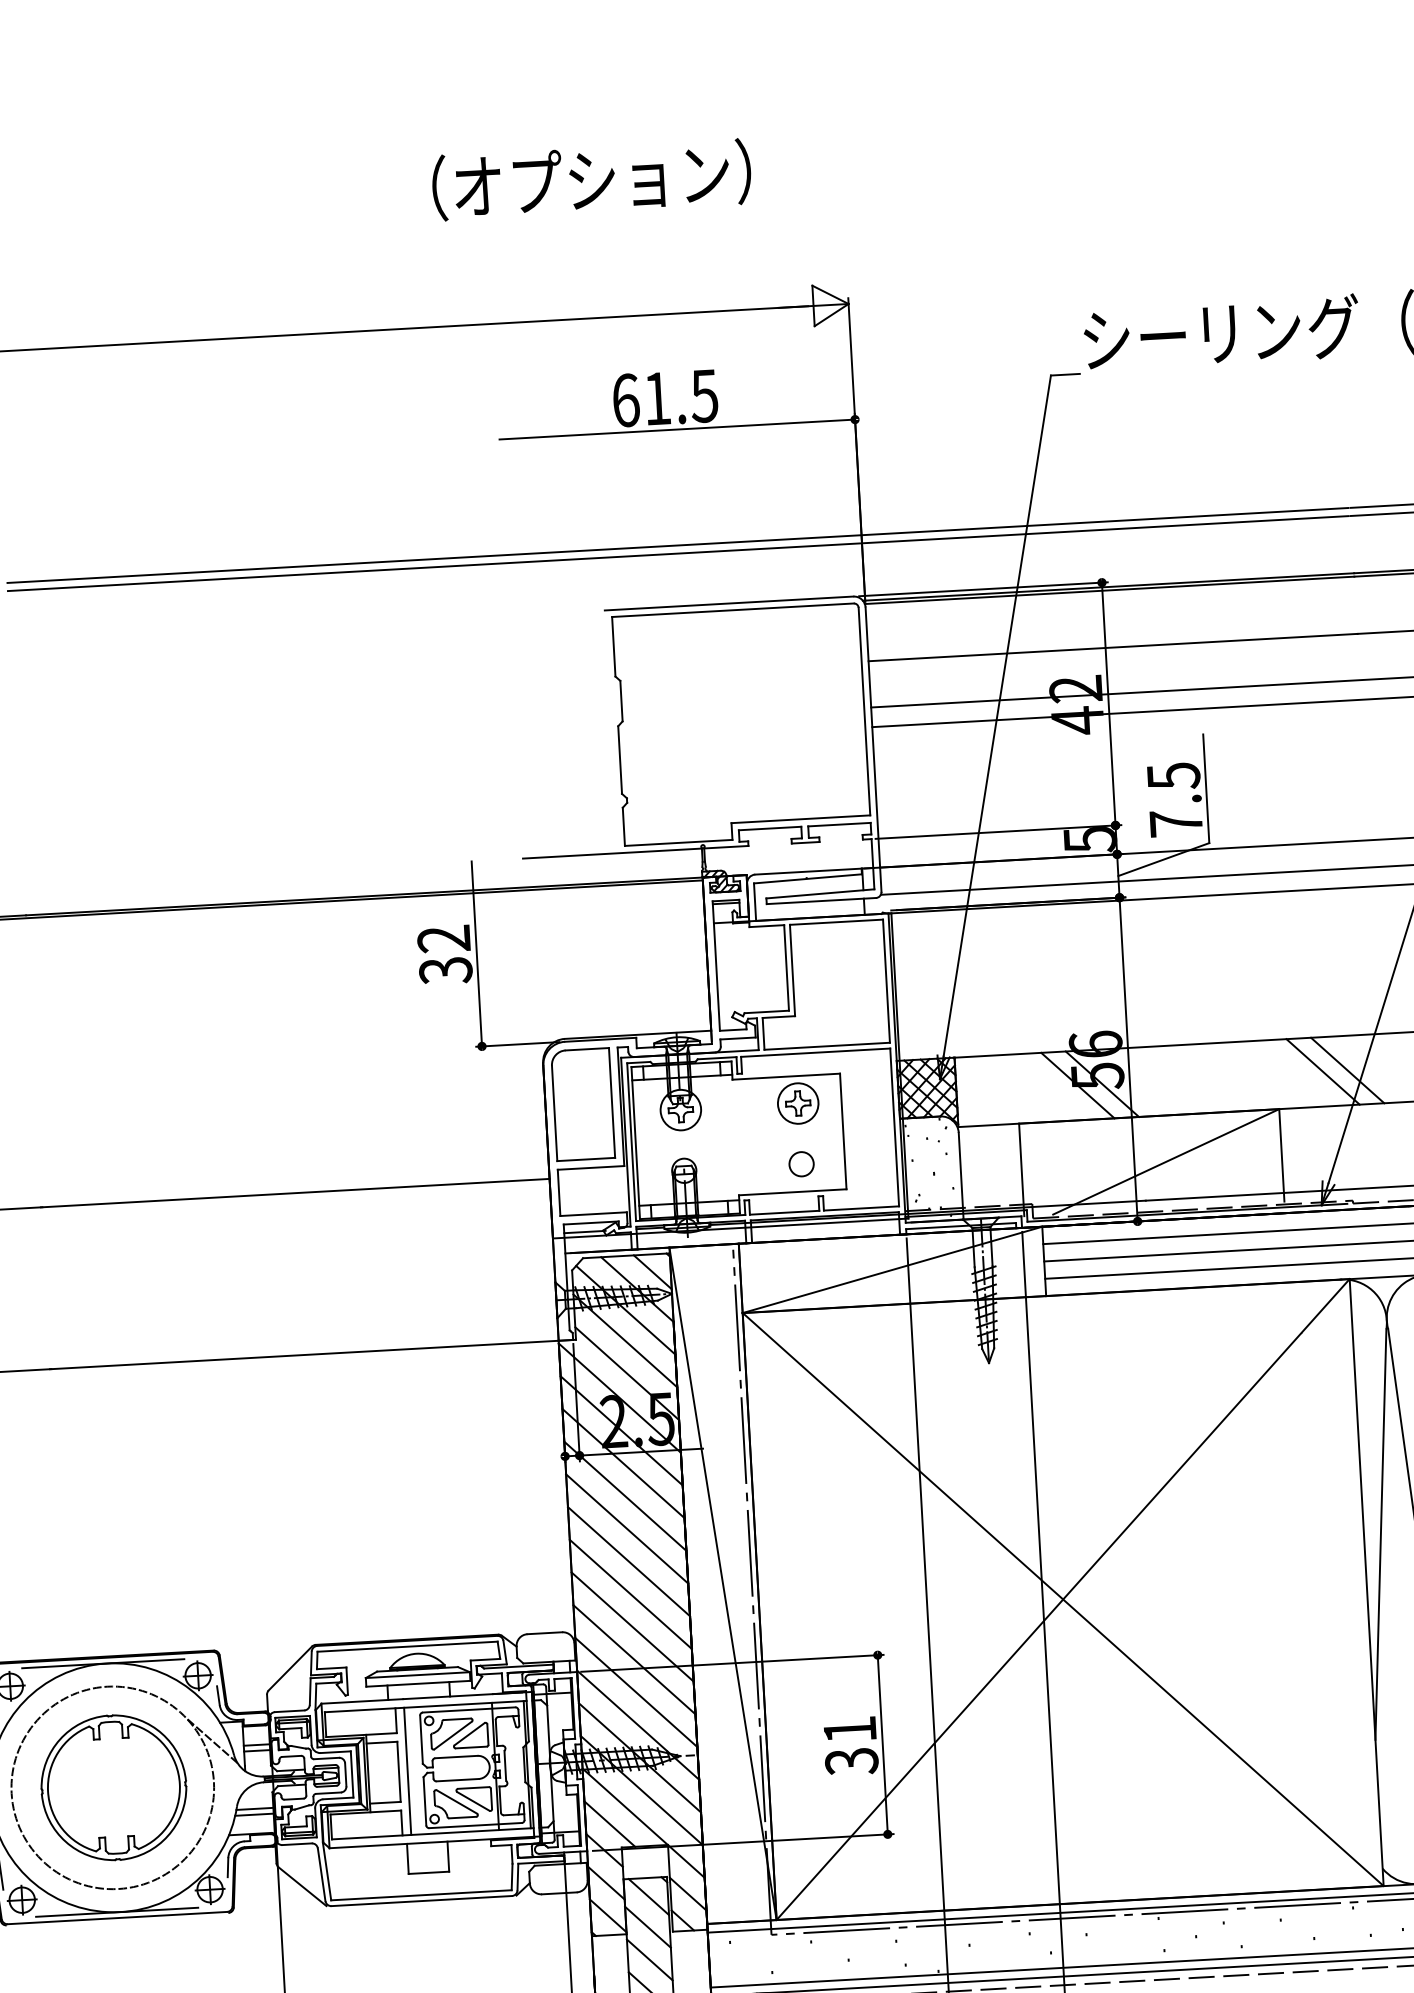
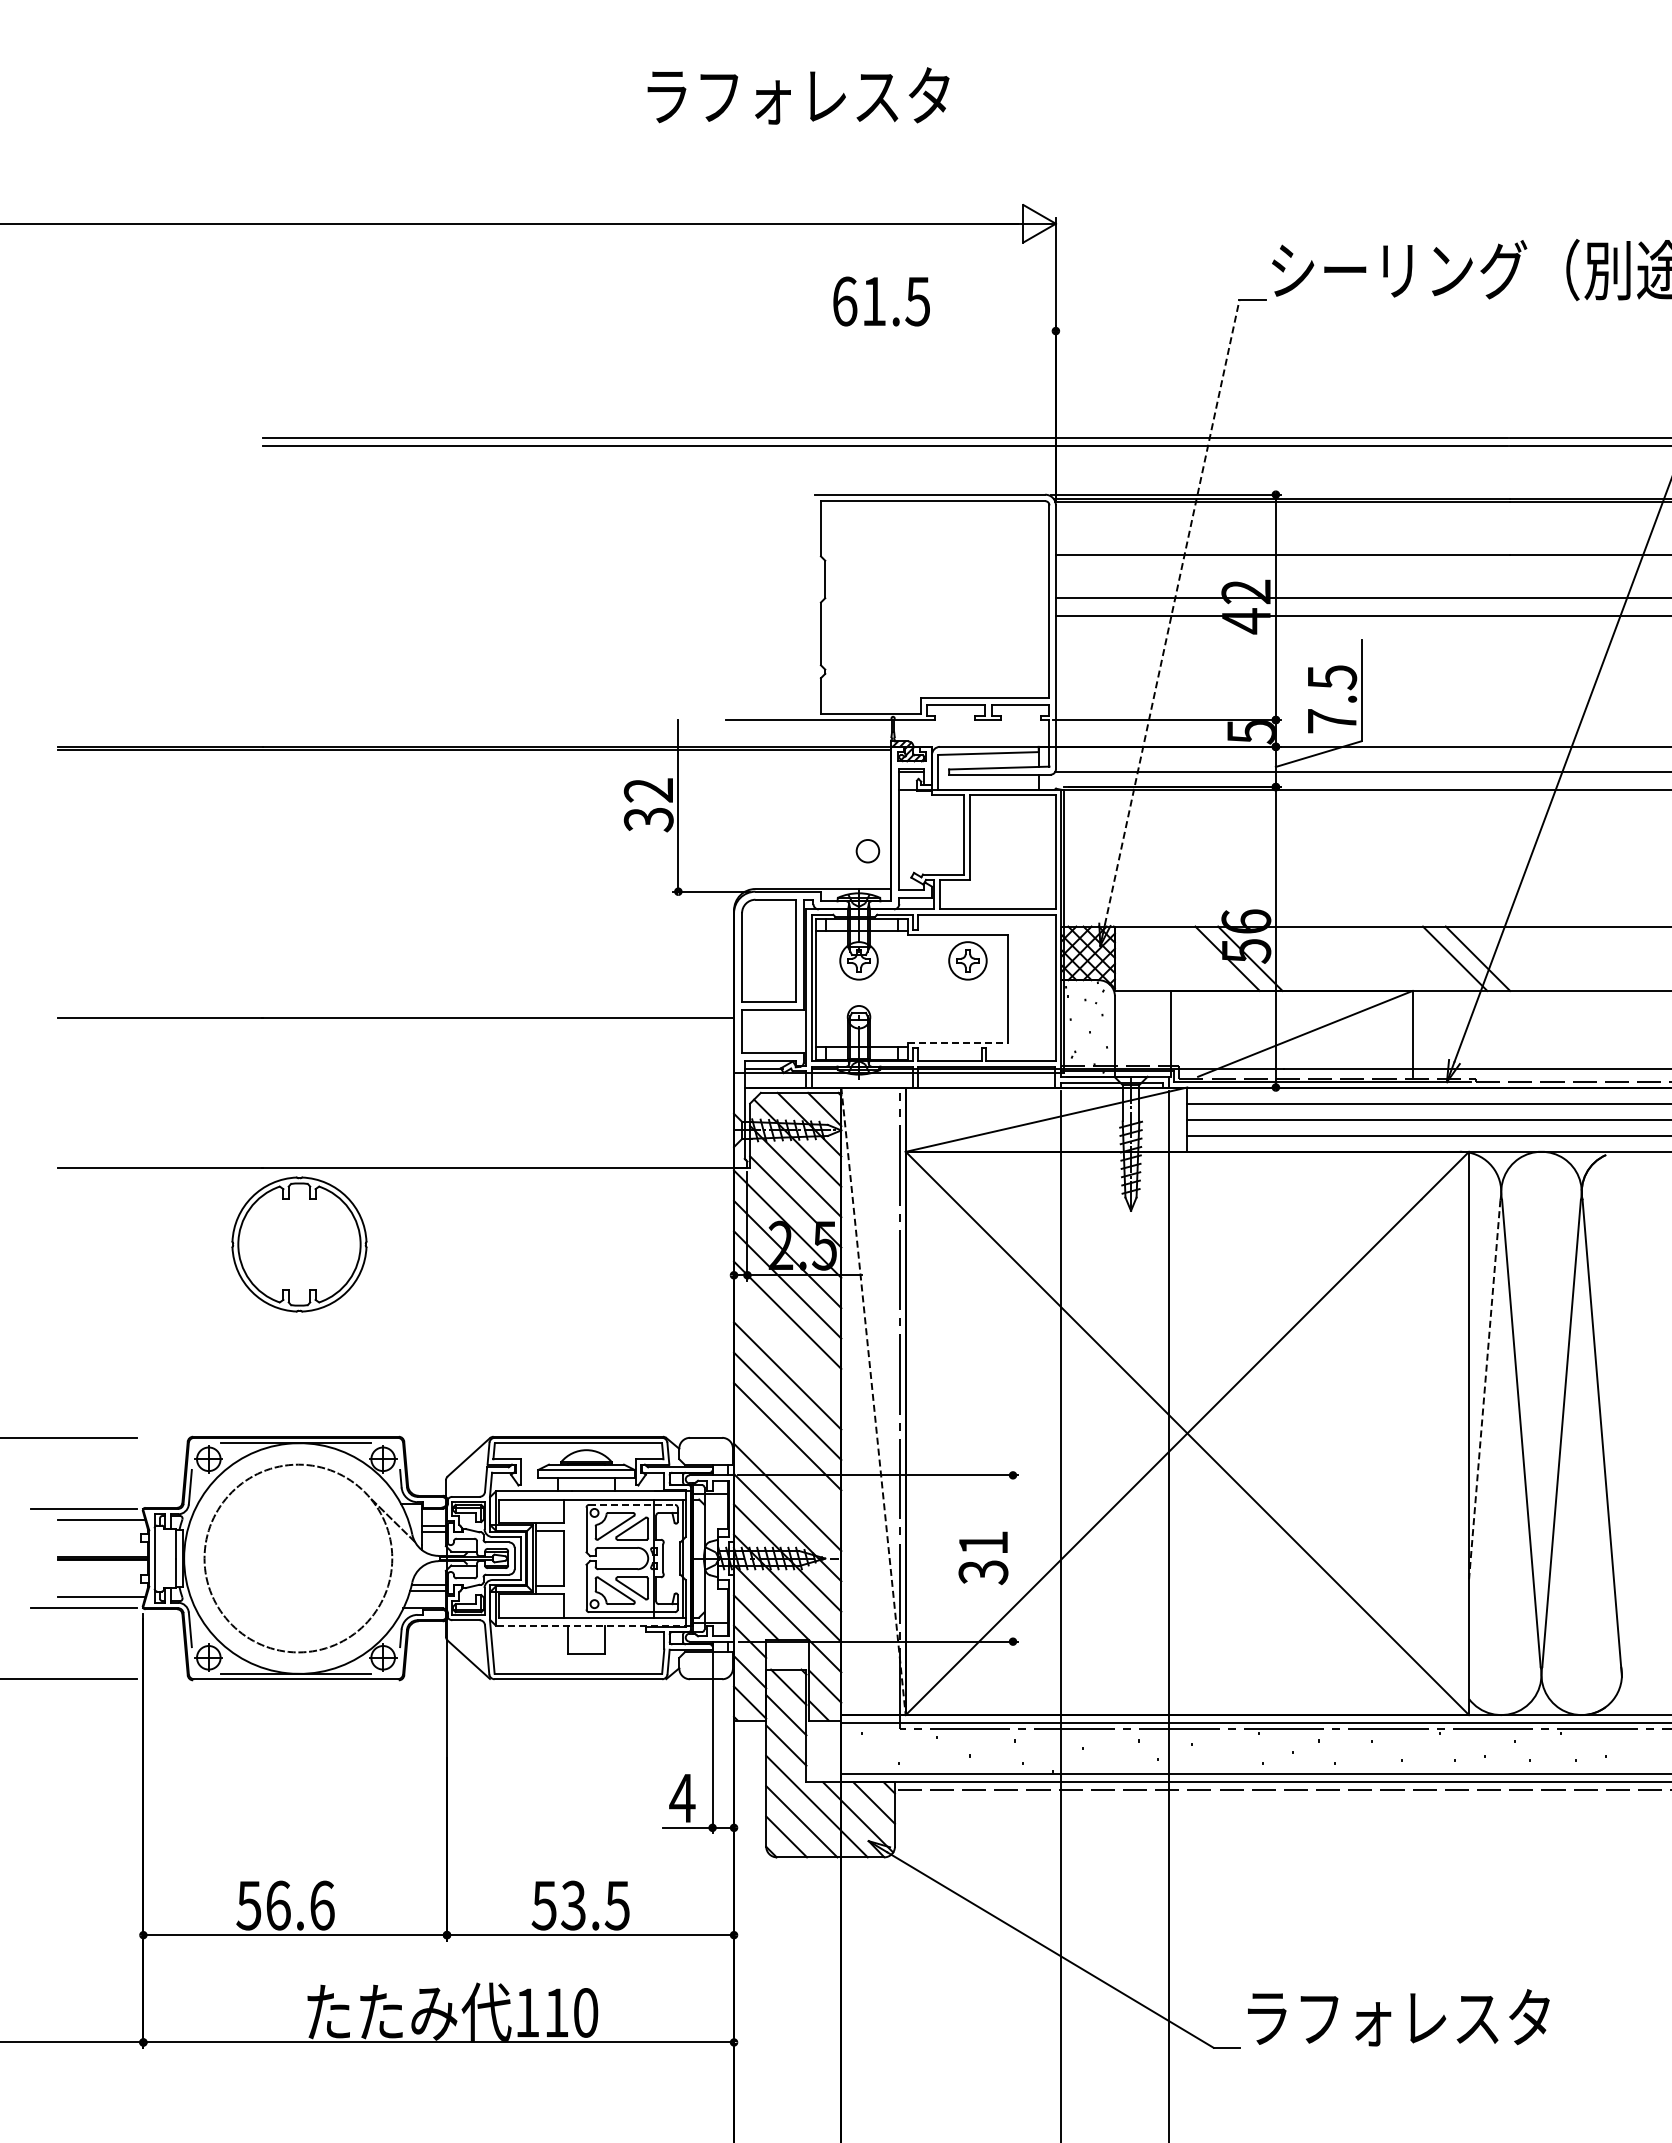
text: (575, 180) -> (809, 95), （オプション） -> ラフォレスタ
line: (676, 430) -> (890, 331), removed
line: (997, 715) -> (1172, 612), solid -> dashed
circle: (801, 1164) -> (867, 851), moved
line: (792, 1192) -> (958, 1042), solid -> dashed
line: (626, 1528) -> (787, 1345), removed
line: (1380, 1535) -> (1484, 1390), solid -> dashed
line: (723, 1583) -> (873, 1401), solid -> dashed
line: (634, 1659) -> (787, 1466), removed
line: (469, 1709) -> (632, 1504), solid -> dashed
line: (883, 1744) -> (1013, 1558), removed
line: (408, 1771) -> (572, 1558), removed
part: (113, 1787) -> (299, 1244), moved
line: (434, 1842) -> (593, 1625), solid -> dashed

